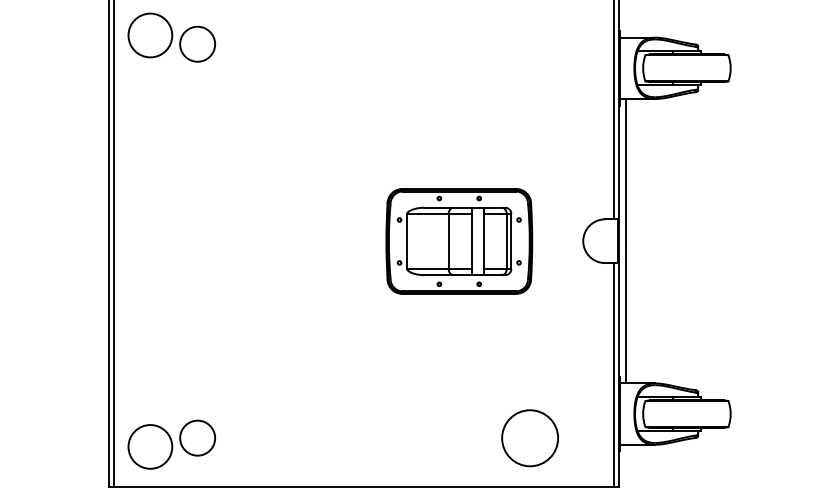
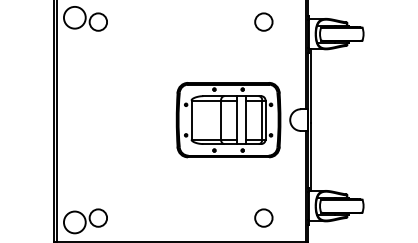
circle: (529, 43) -> (263, 21), added
part: (459, 241) -> (228, 120), size x1.43
circle: (529, 436) -> (263, 217), size x0.62

